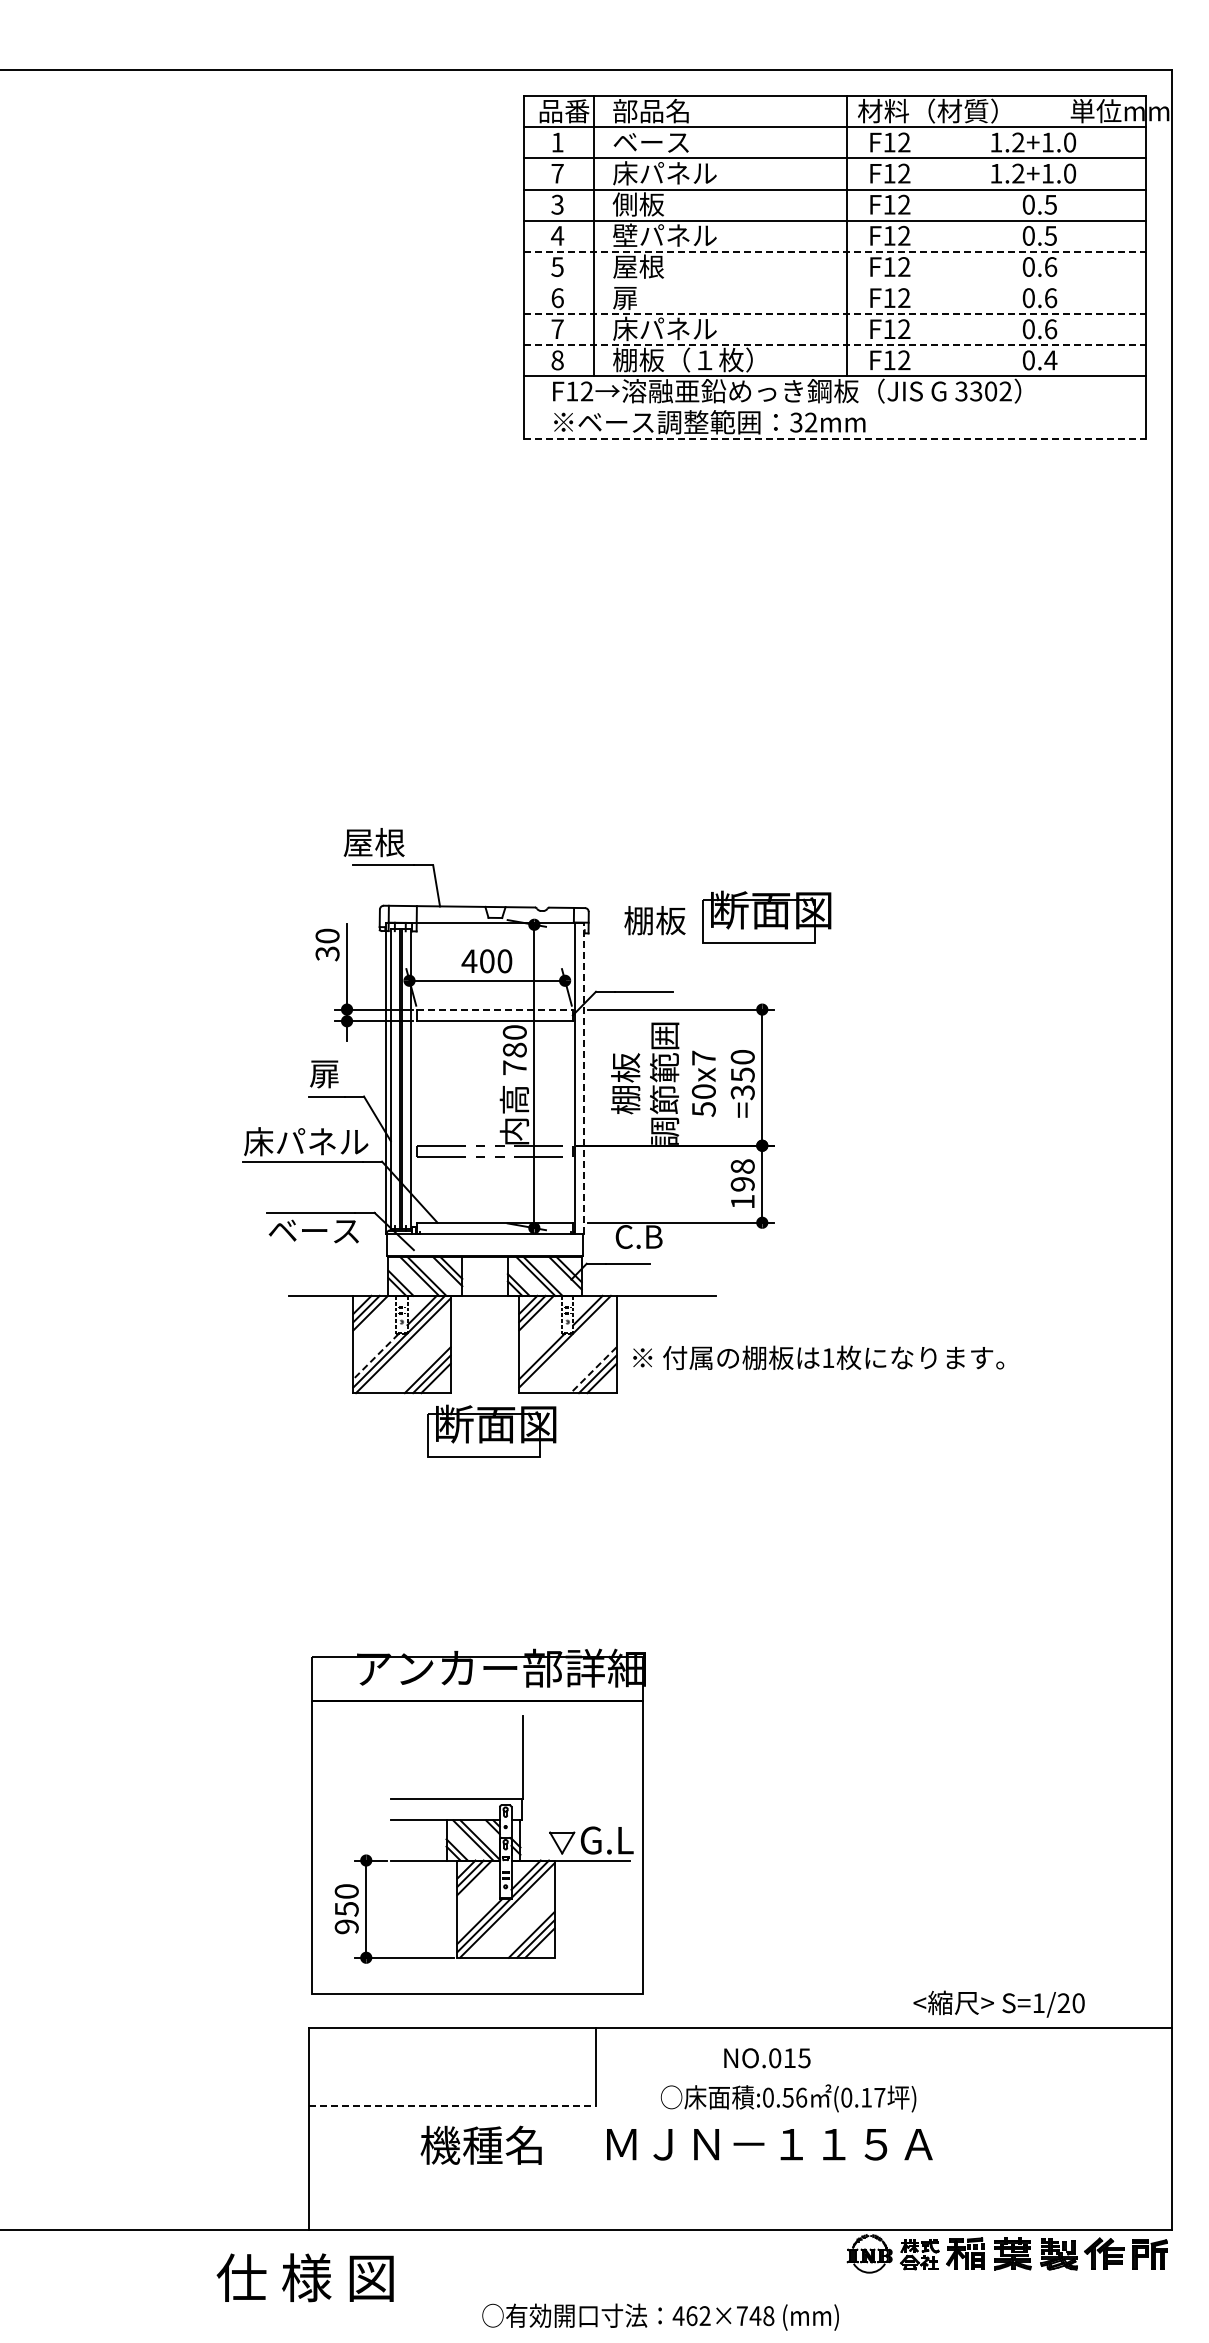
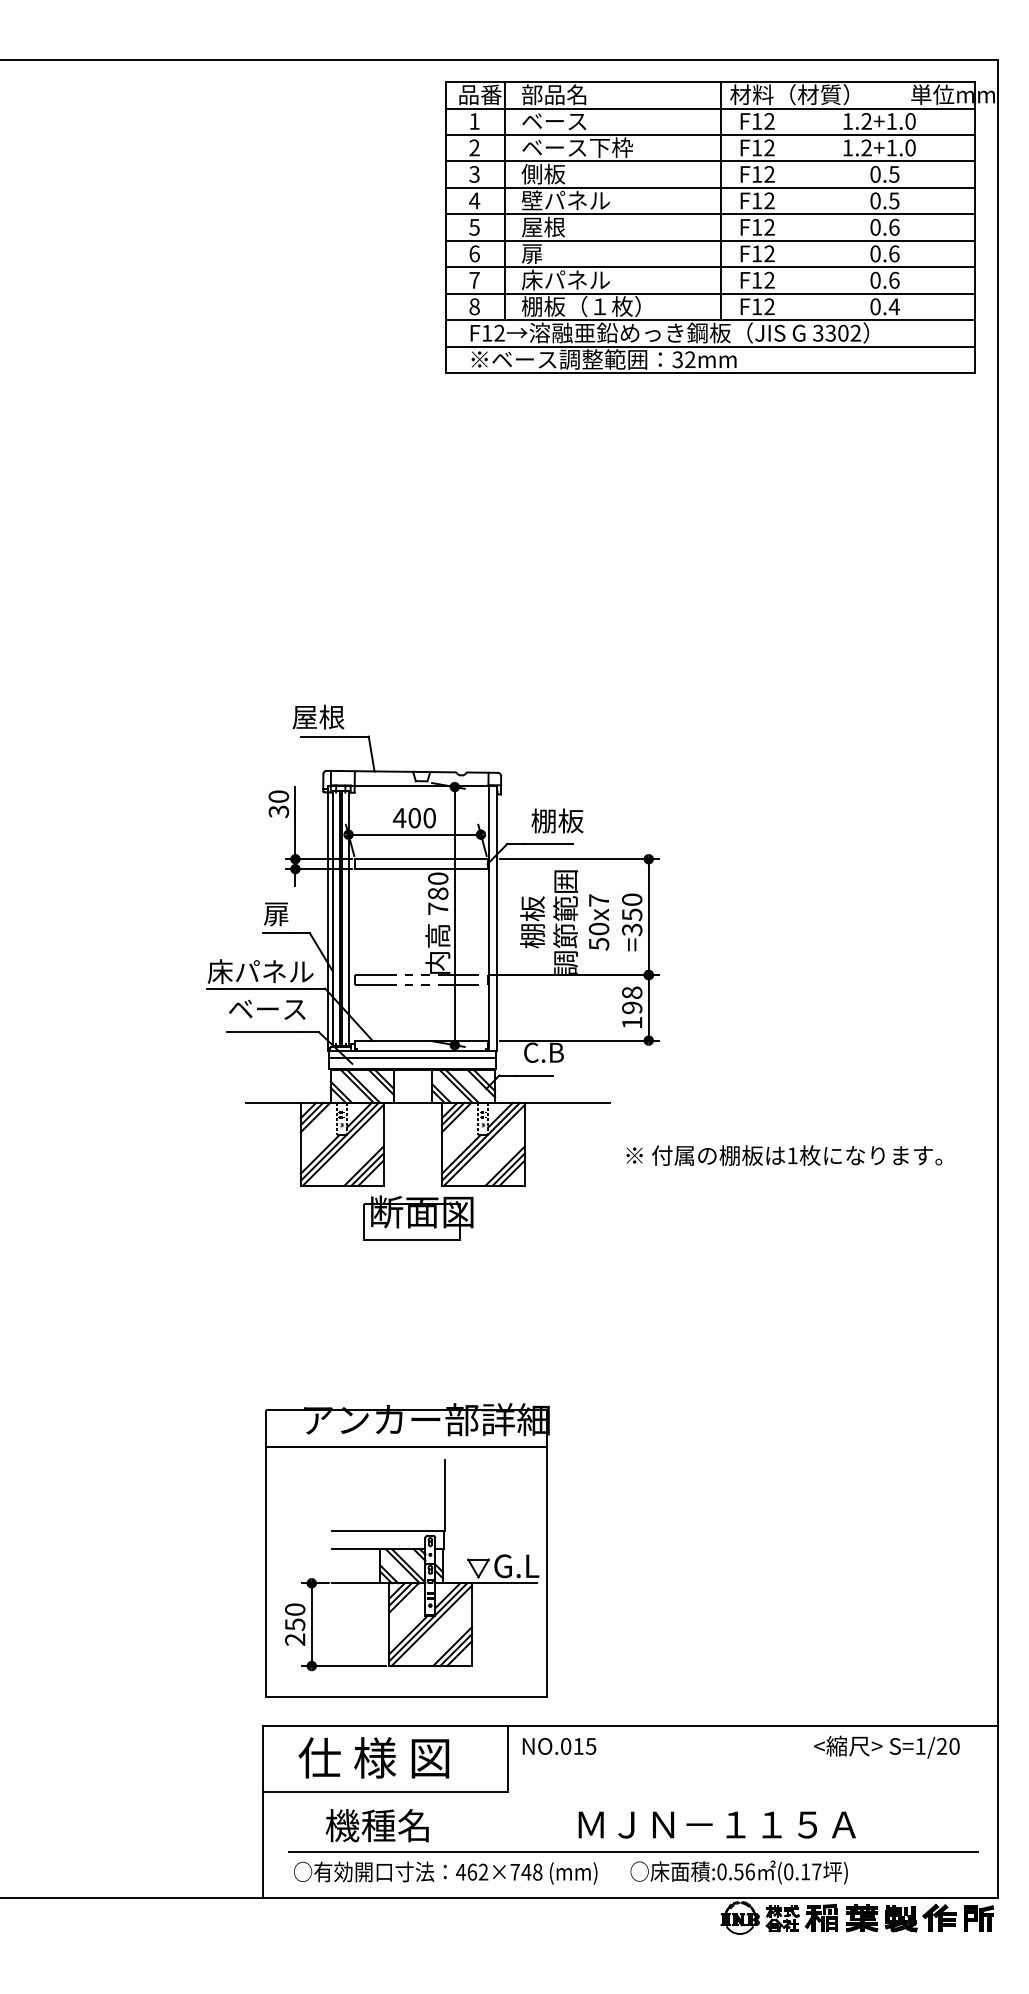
text: (557, 173) -> (474, 147), 7 -> 2
text: (678, 173) -> (577, 147), 床パネル -> ベース下枠
line: (835, 251) -> (711, 214), dashed -> solid
line: (834, 282) -> (710, 240), added
line: (835, 314) -> (711, 267), dashed -> solid
line: (835, 345) -> (711, 294), dashed -> solid
line: (834, 407) -> (710, 346), added
line: (835, 438) -> (711, 373), dashed -> solid
part: (766, 916) -> (652, 780), removed
text: (654, 920) -> (557, 820), moved
line: (495, 1009) -> (421, 859), dashed -> solid
line: (584, 1078) -> (497, 917), dashed -> solid
text: (313, 1231) -> (266, 1009), moved
line: (484, 1243) -> (412, 1058), added
line: (568, 1345) -> (483, 1145), added
line: (376, 1356) -> (320, 1154), dashed -> solid
text: (818, 1357) -> (784, 1155), moved
line: (593, 1370) -> (505, 1166), dashed -> solid
text: (346, 1926) -> (294, 1639), 950 -> 250
text: (998, 2003) -> (886, 1746), moved
text: (767, 2058) -> (559, 1746), moved
text: (788, 2098) -> (739, 1872), moved
line: (452, 2105) -> (385, 1791), dashed -> solid
text: (480, 2144) -> (376, 1824), moved
text: (769, 2144) -> (717, 1824), moved
line: (743, 2176) -> (632, 1852), added
text: (304, 2277) -> (373, 1757), moved
text: (660, 2316) -> (445, 1872), moved

